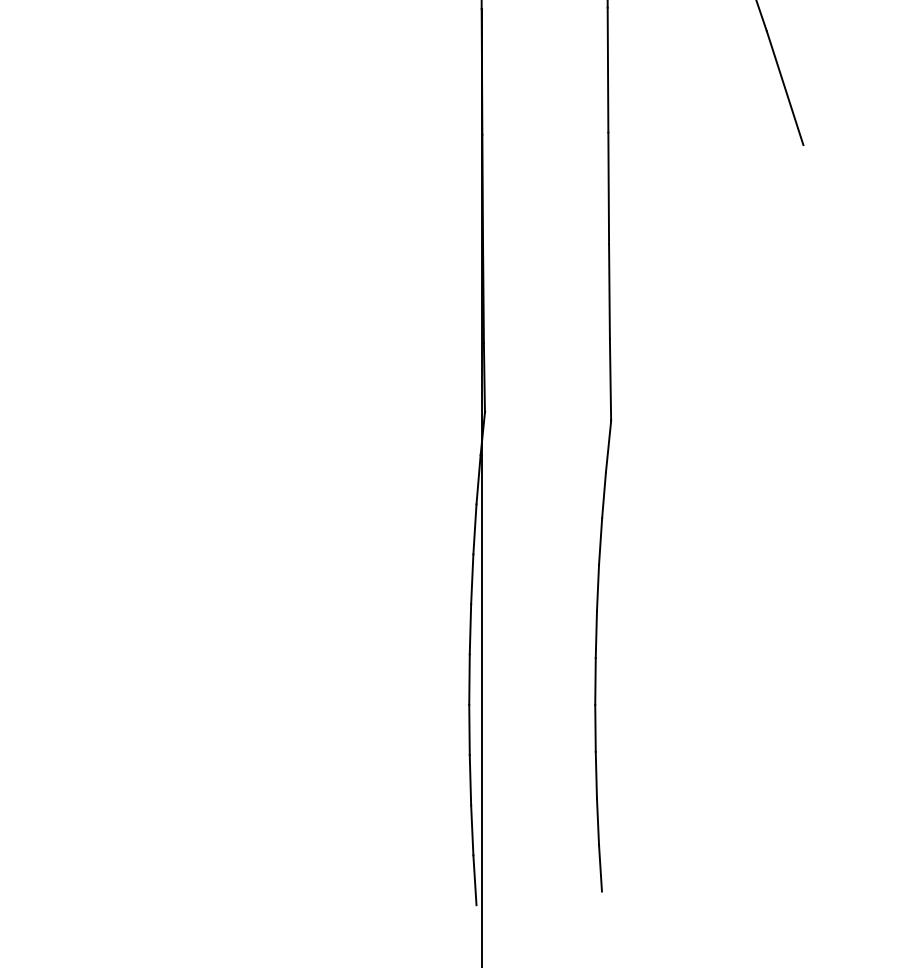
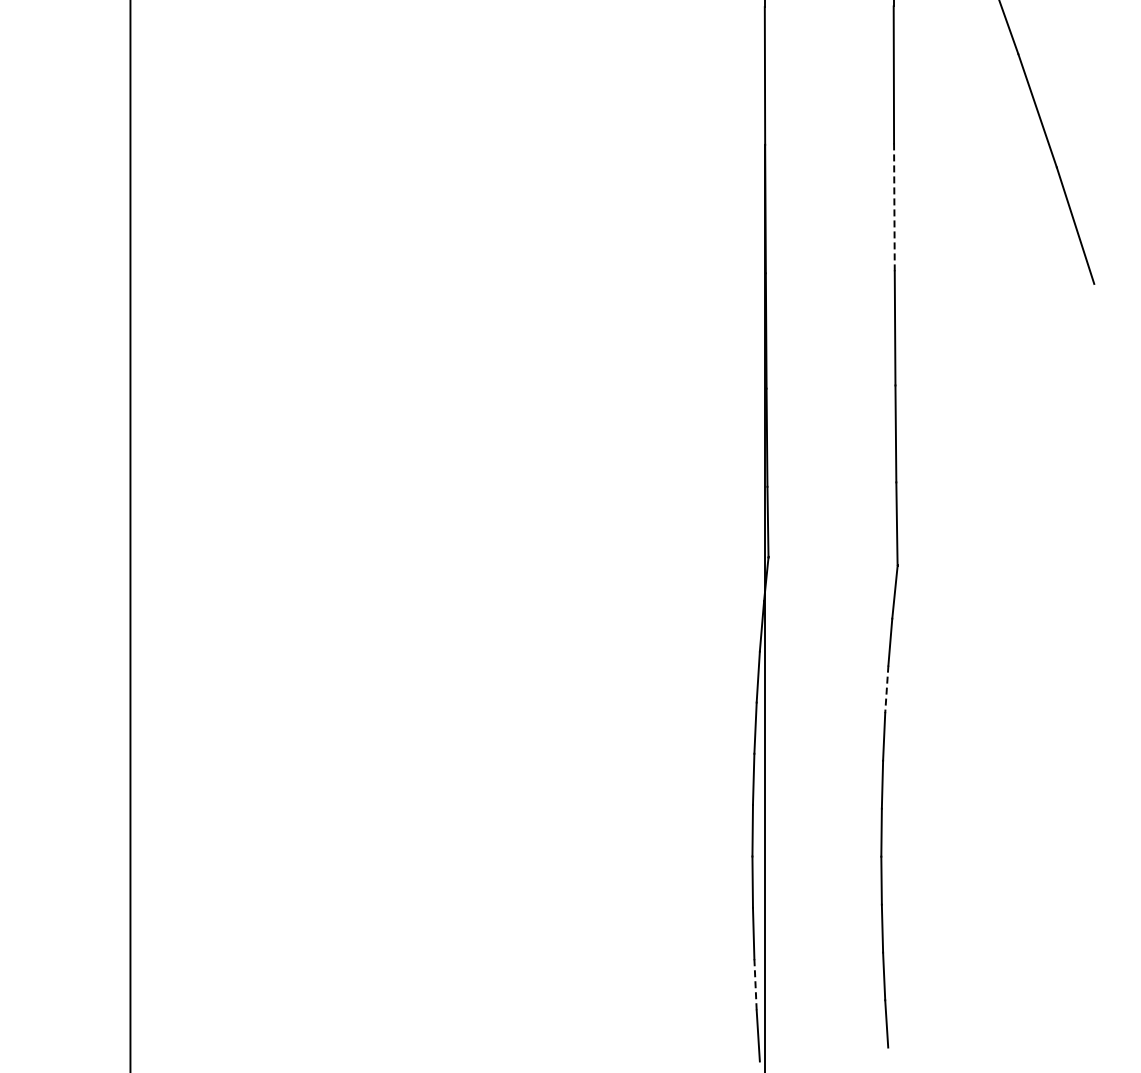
line: (608, 70) -> (894, 207), solid -> dashed
line: (600, 541) -> (886, 689), solid -> dashed
line: (472, 829) -> (755, 984), solid -> dashed

